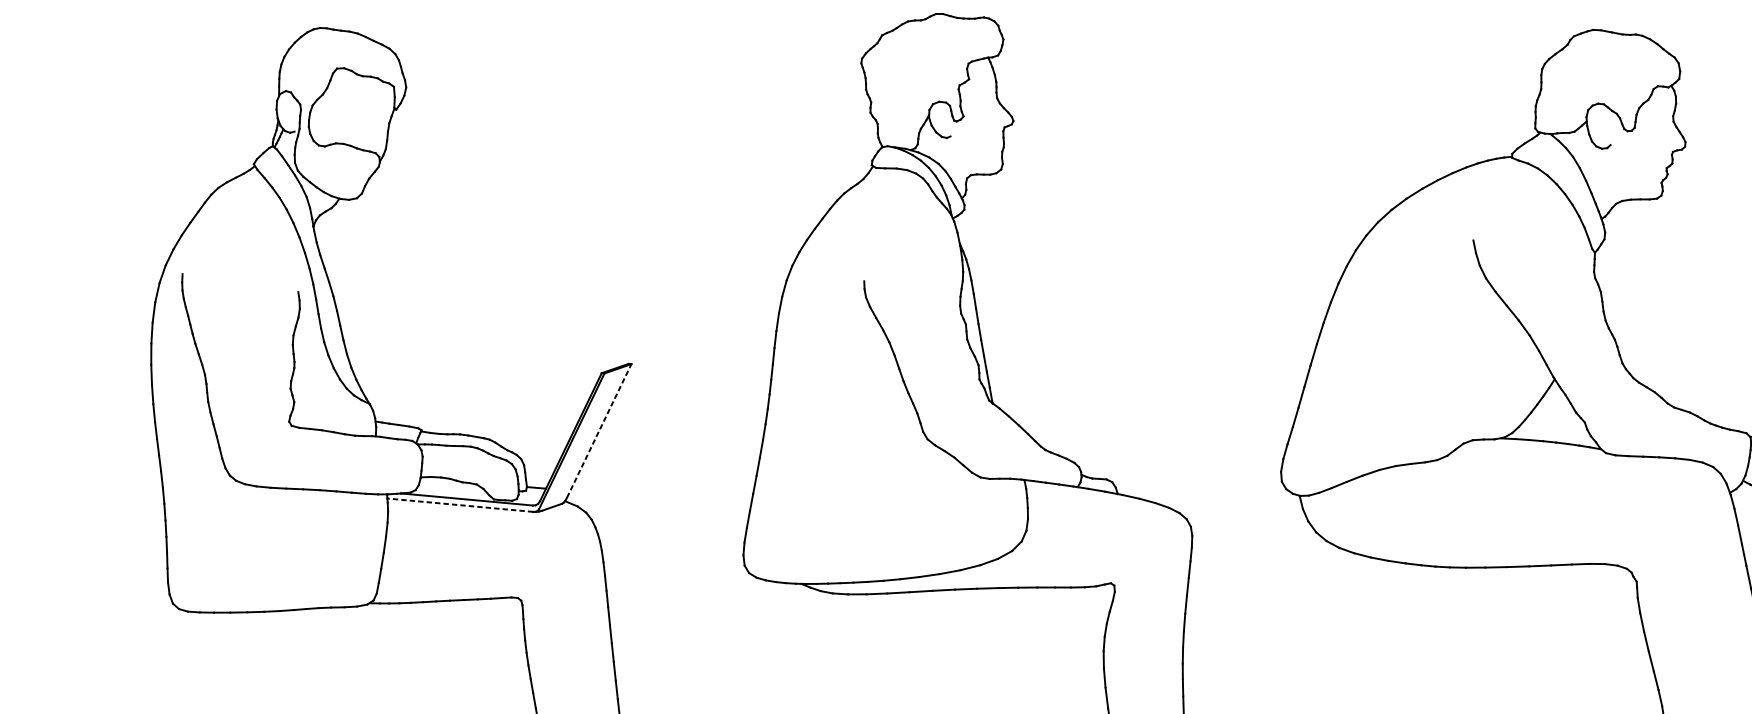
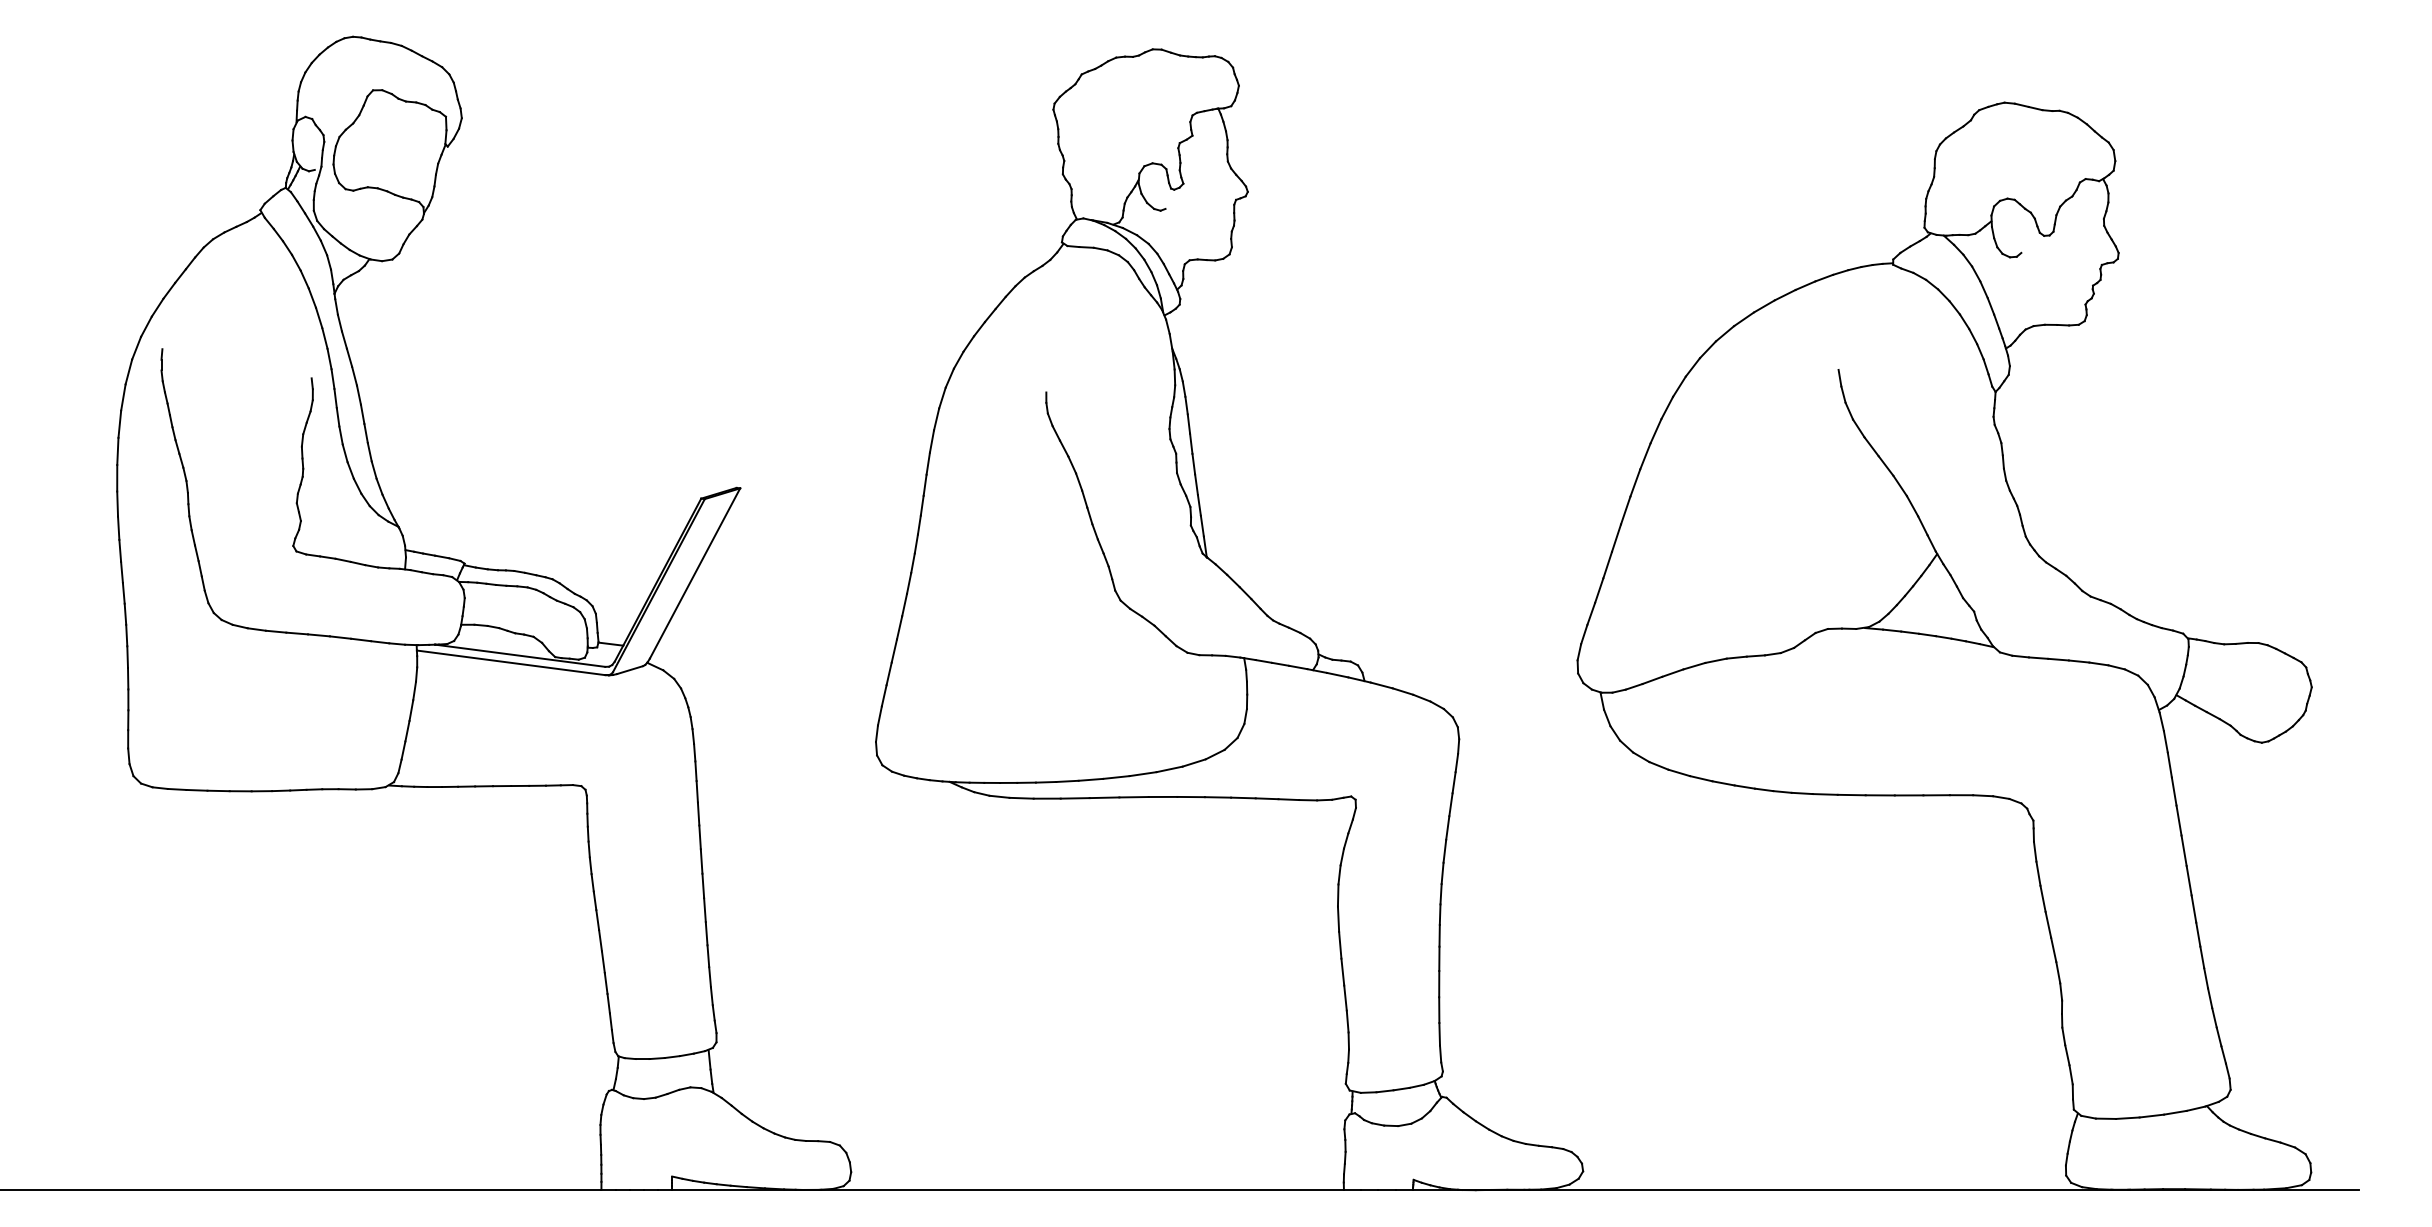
line: (599, 430) -> (695, 573), dashed -> solid
line: (459, 504) -> (510, 662), dashed -> solid

